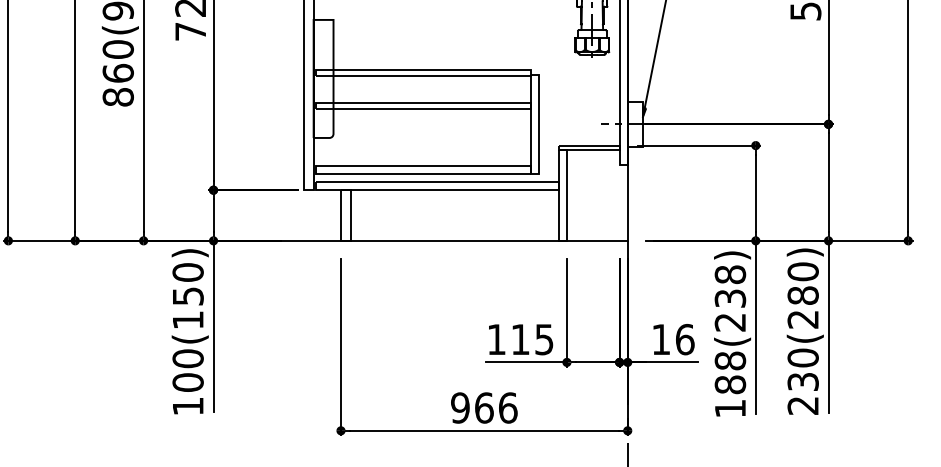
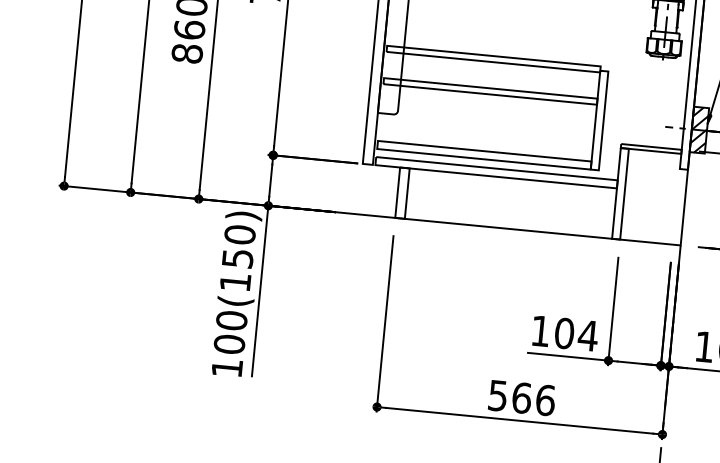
hatch: (634, 124) -> (698, 130), added
text: (532, 339) -> (576, 334), 115 -> 104
text: (460, 407) -> (498, 395), 966 -> 566

